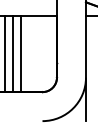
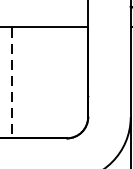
line: (4, 54) -> (11, 83), solid -> dashed
line: (13, 54) -> (24, 83), removed
line: (20, 54) -> (34, 83), removed

